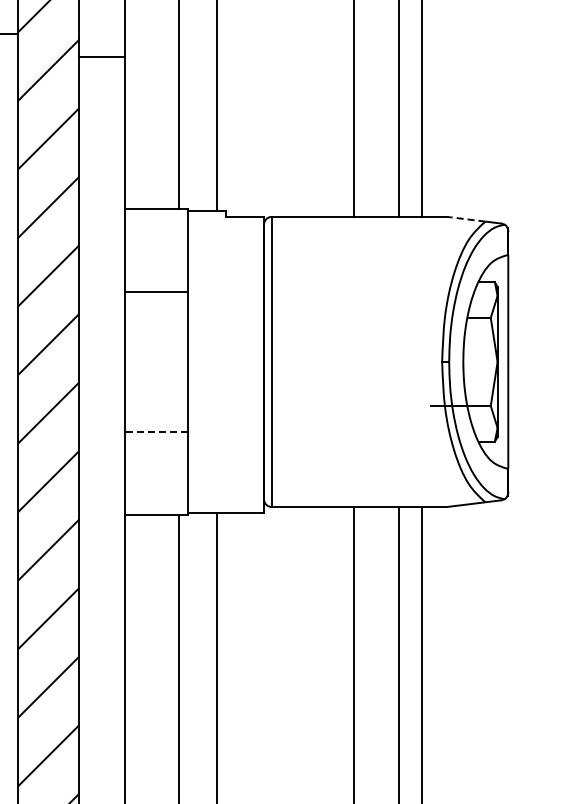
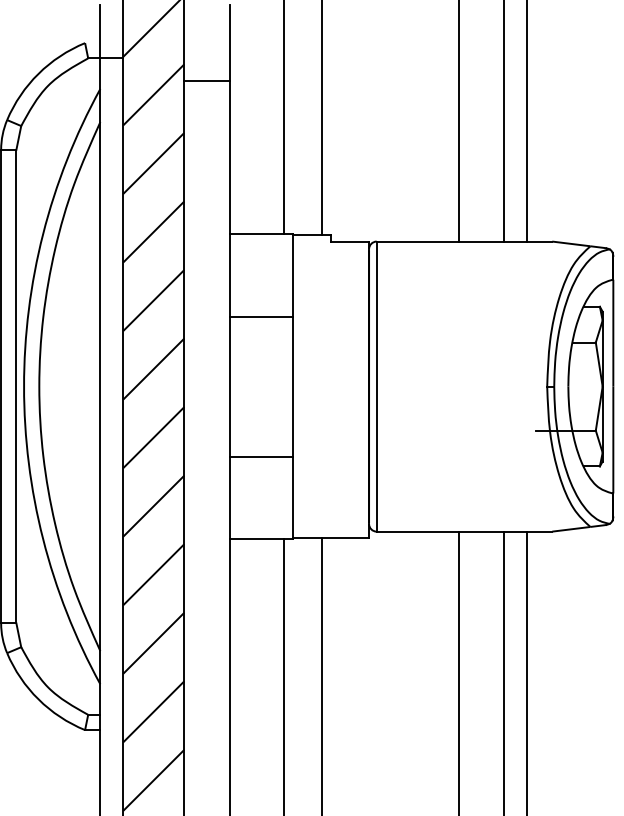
line: (465, 218) -> (570, 243), dashed -> solid
line: (155, 431) -> (260, 456), dashed -> solid

